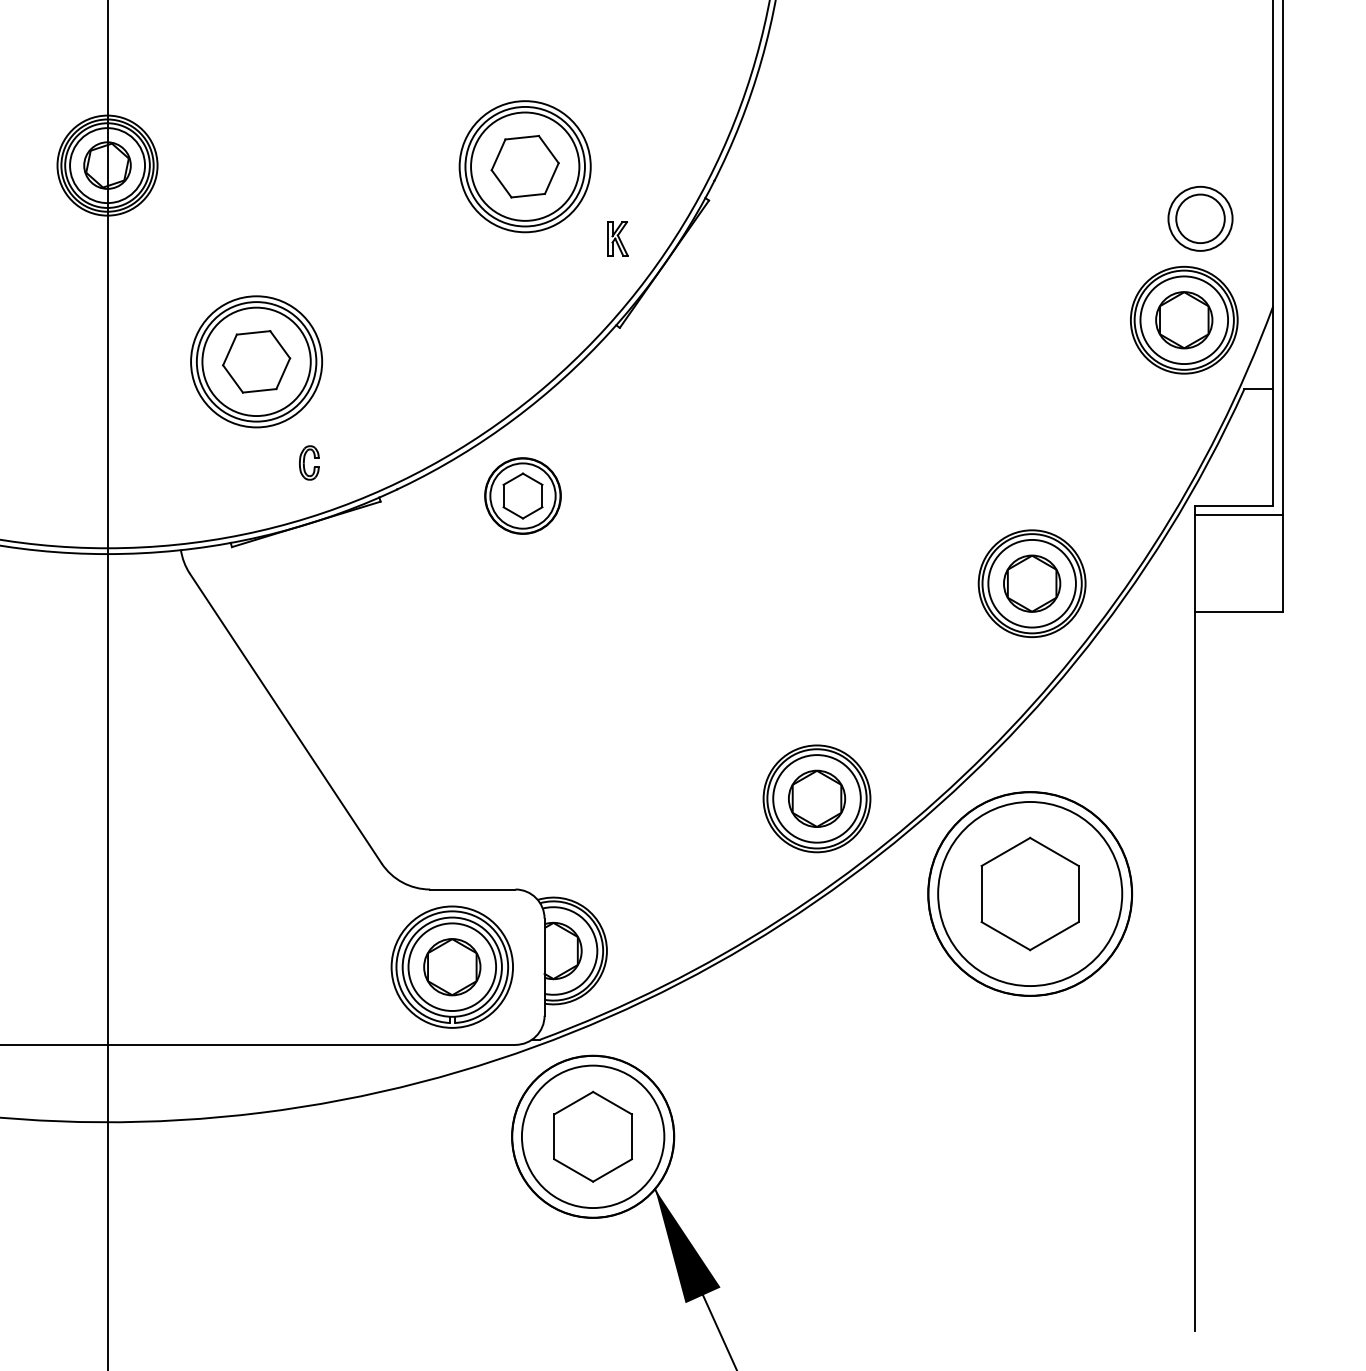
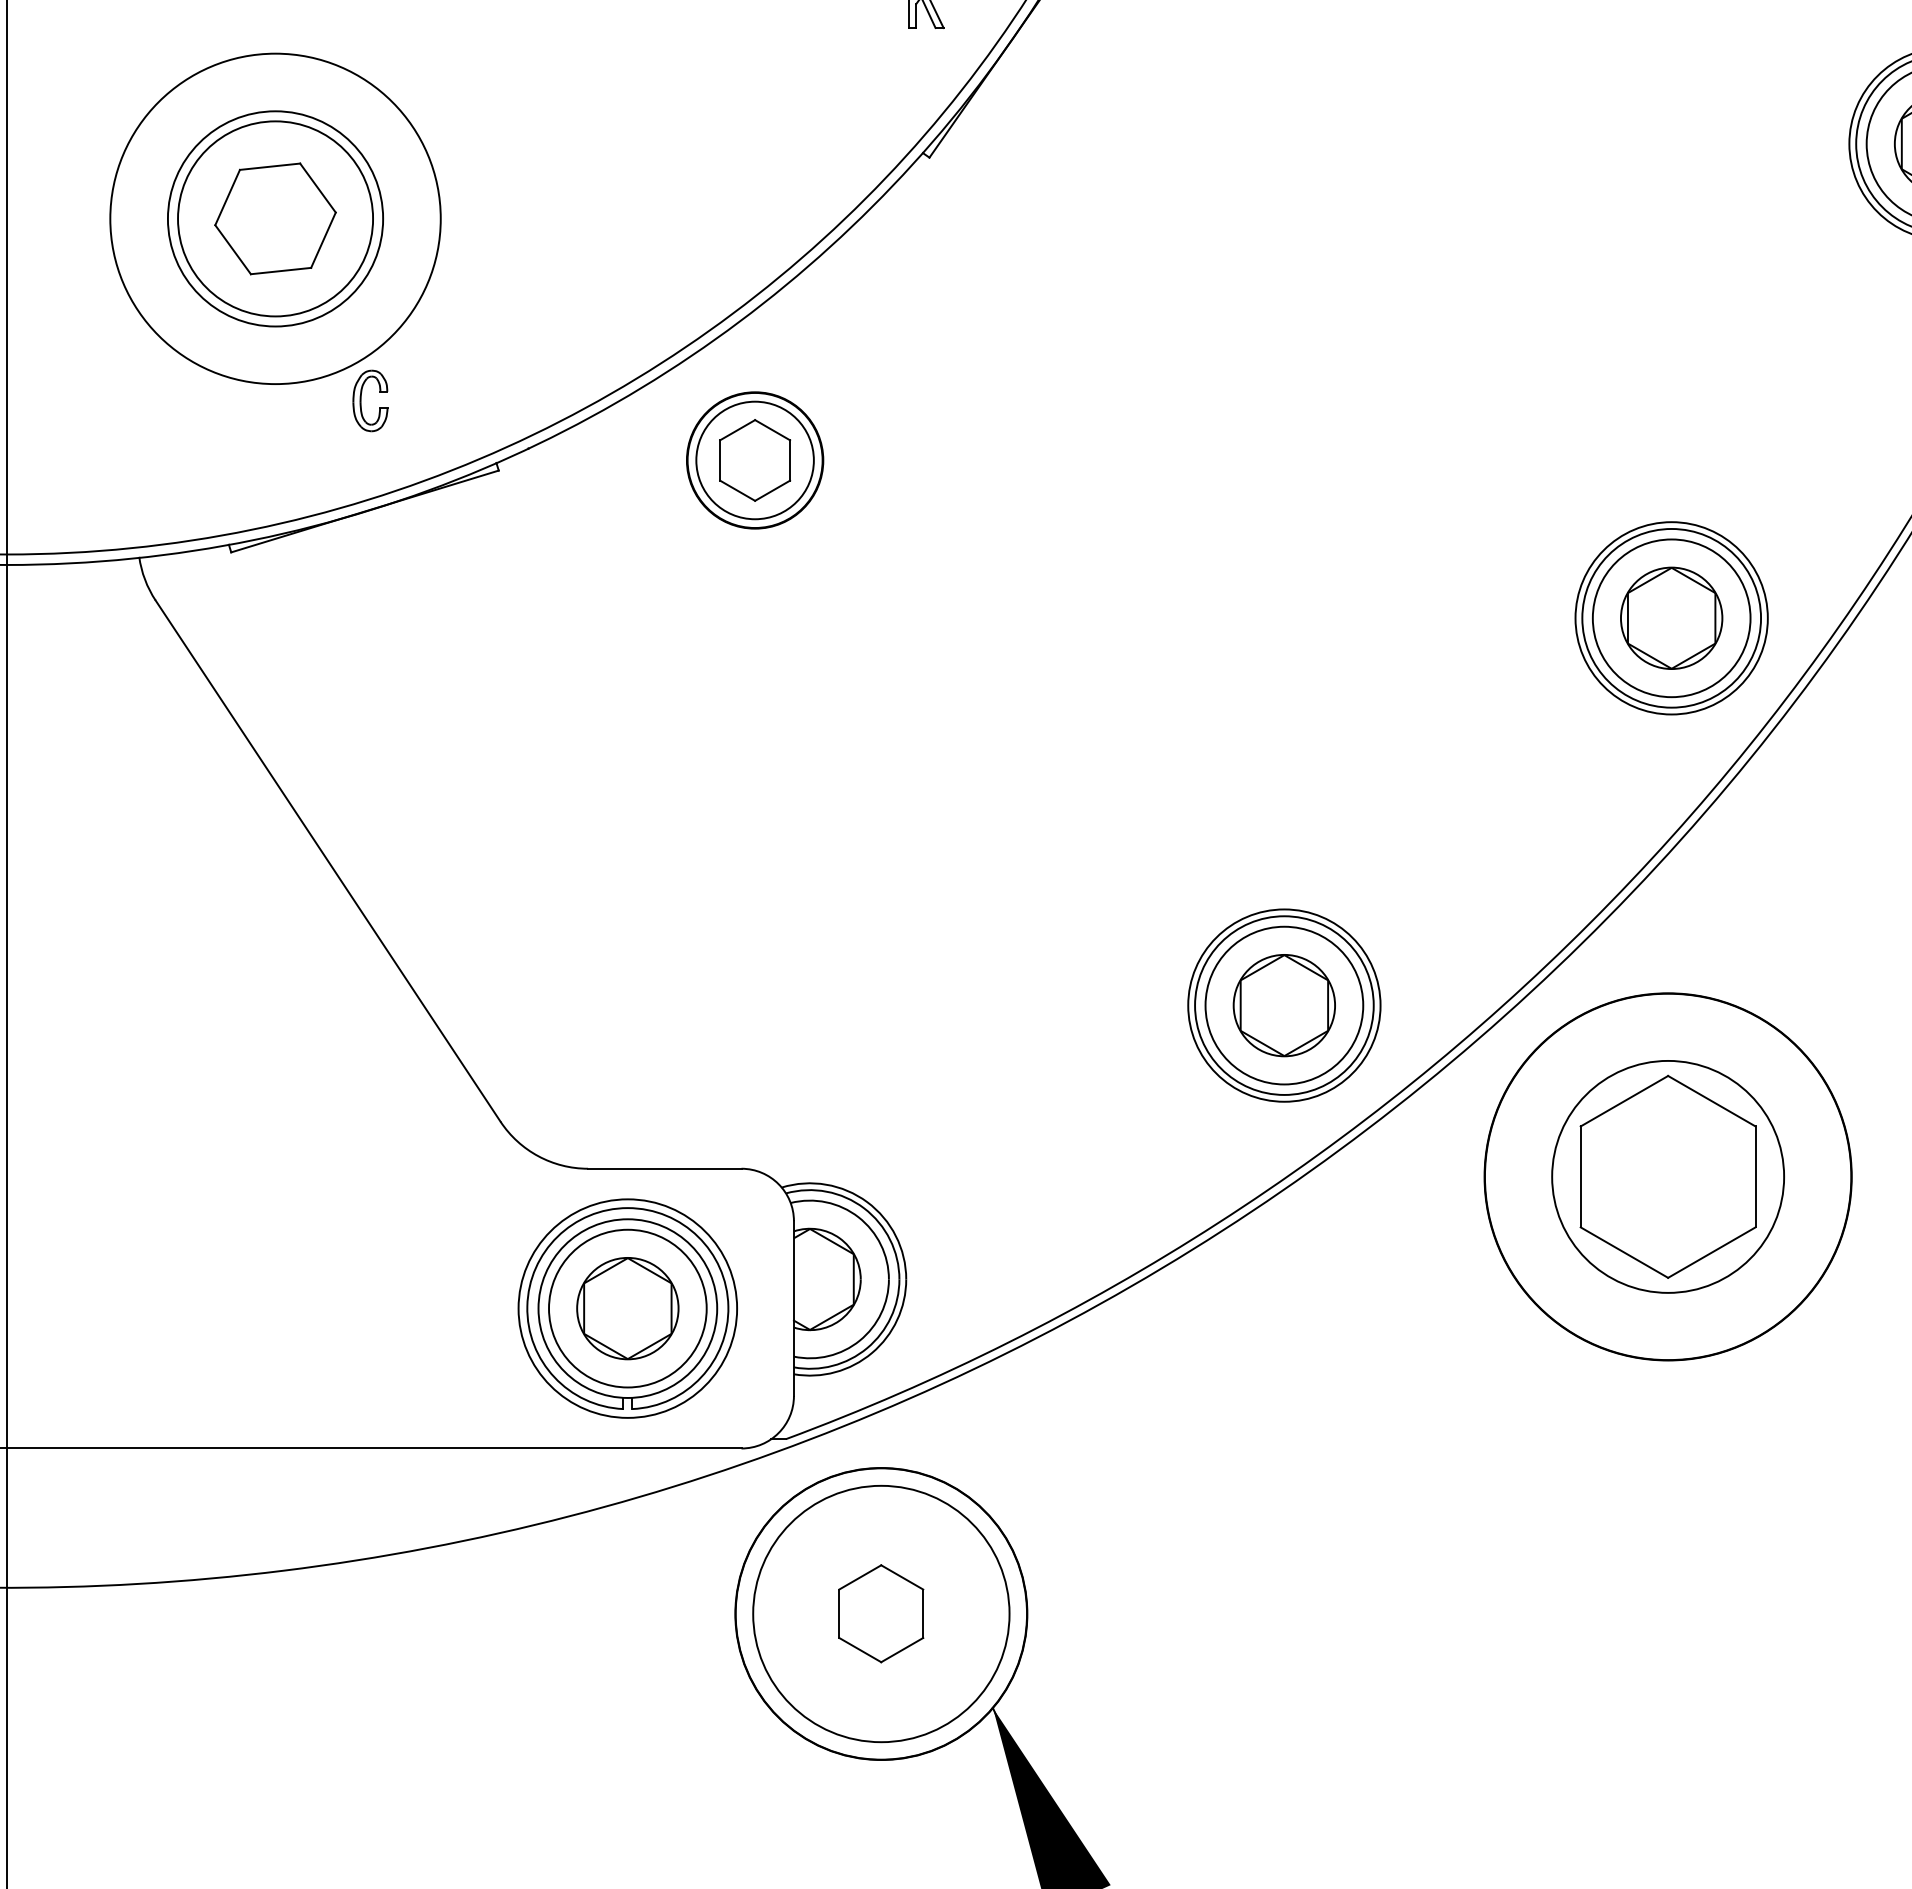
circle: (256, 361) -> (275, 218), size x1.4
circle: (1030, 893) -> (1668, 1175), size x0.7
part: (592, 1136) -> (880, 1613), size x0.6

